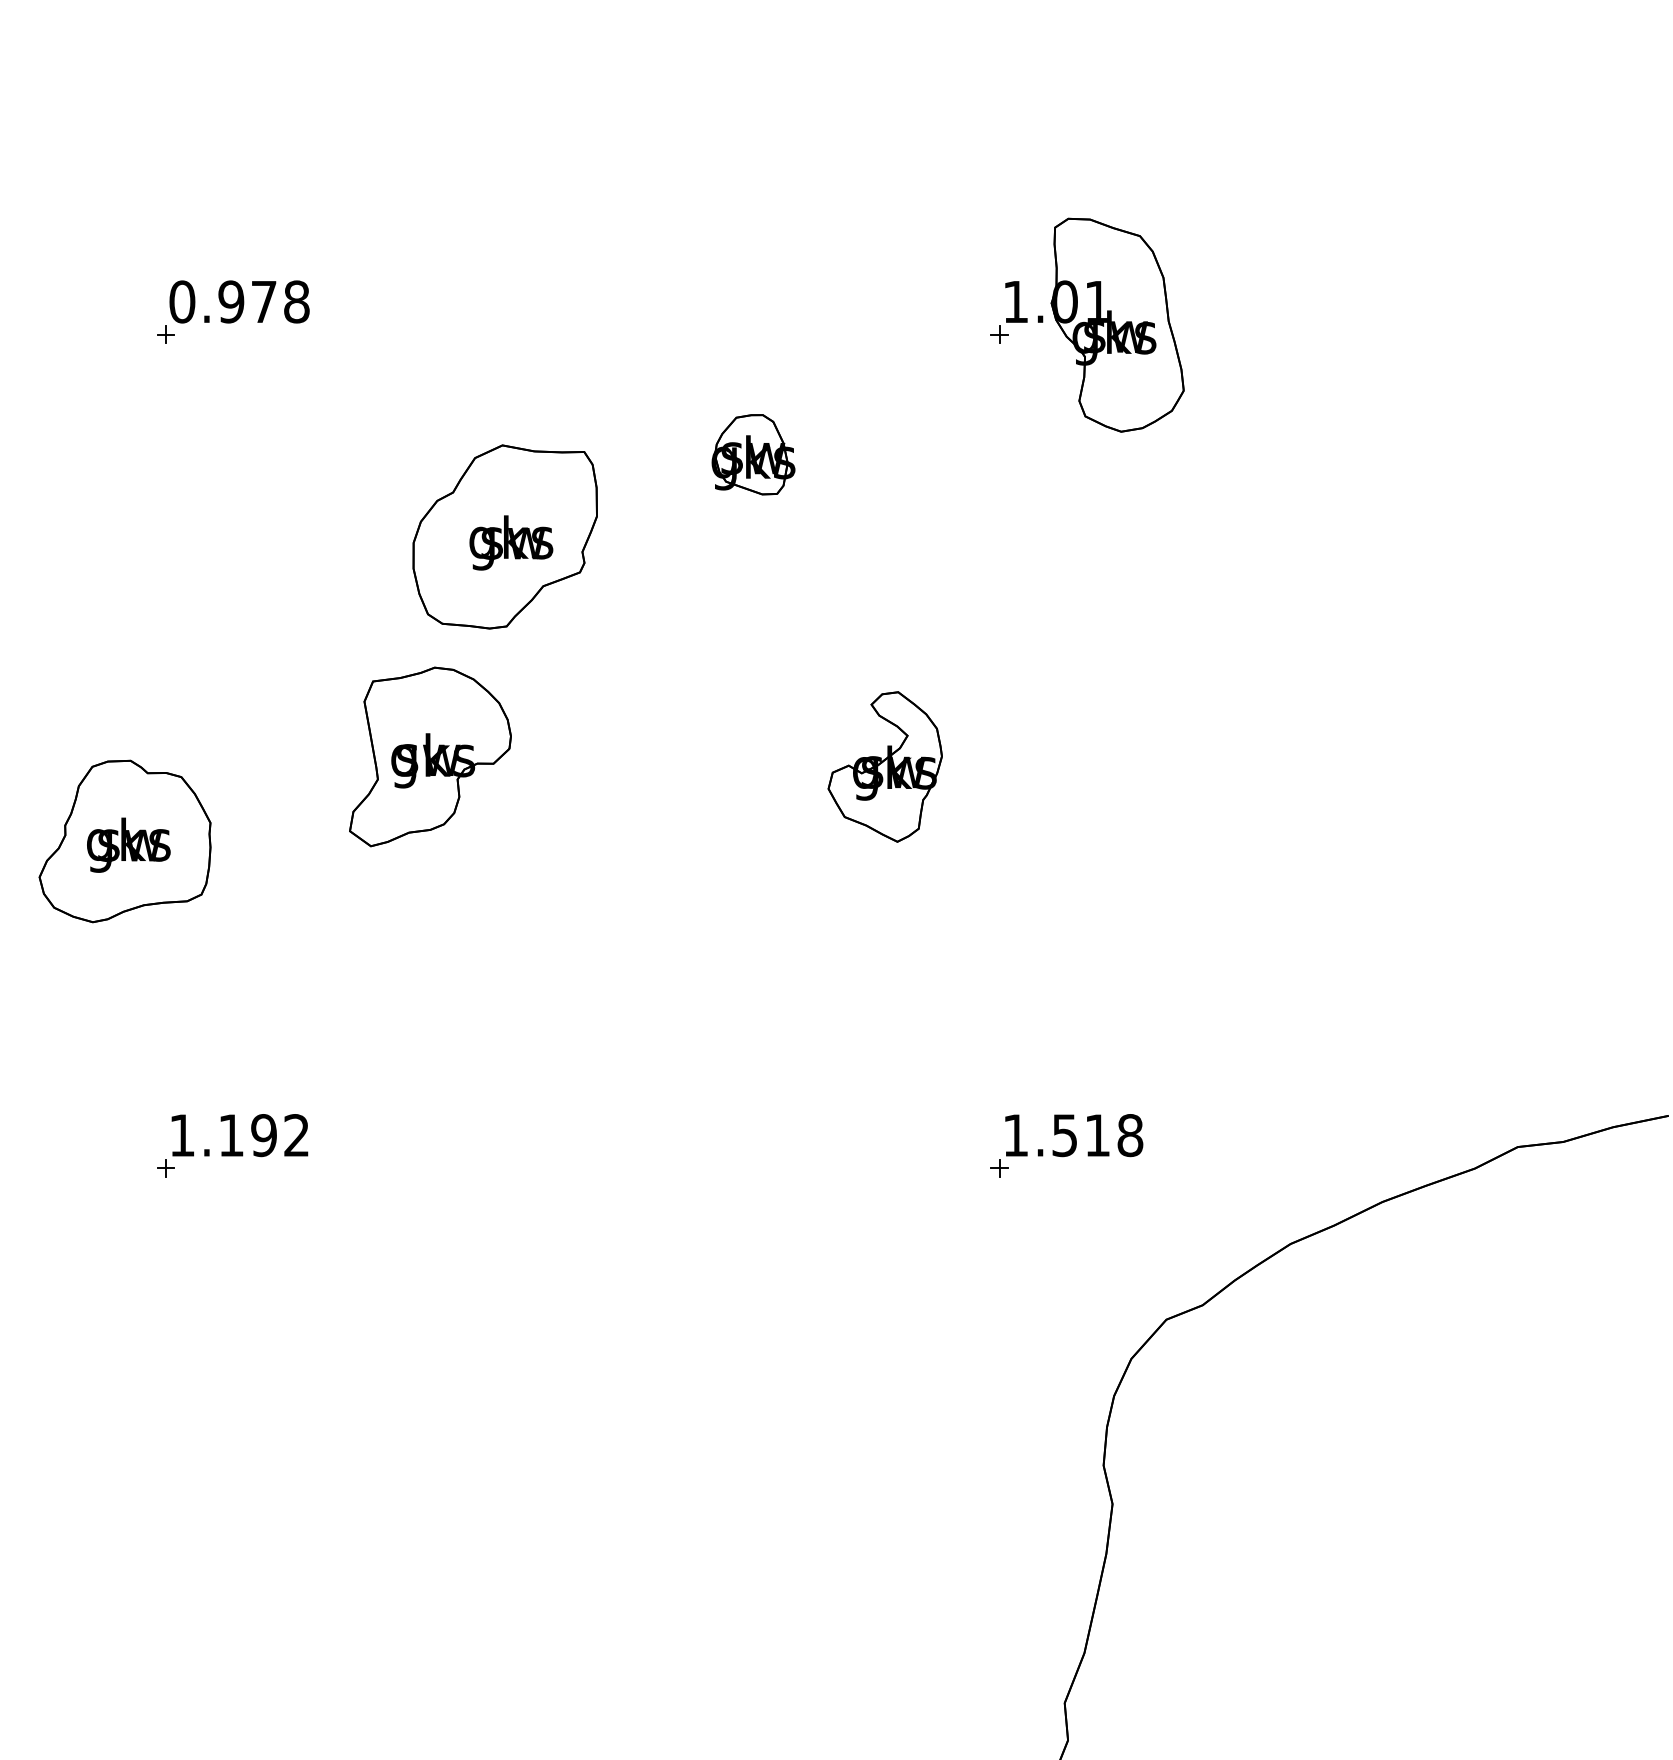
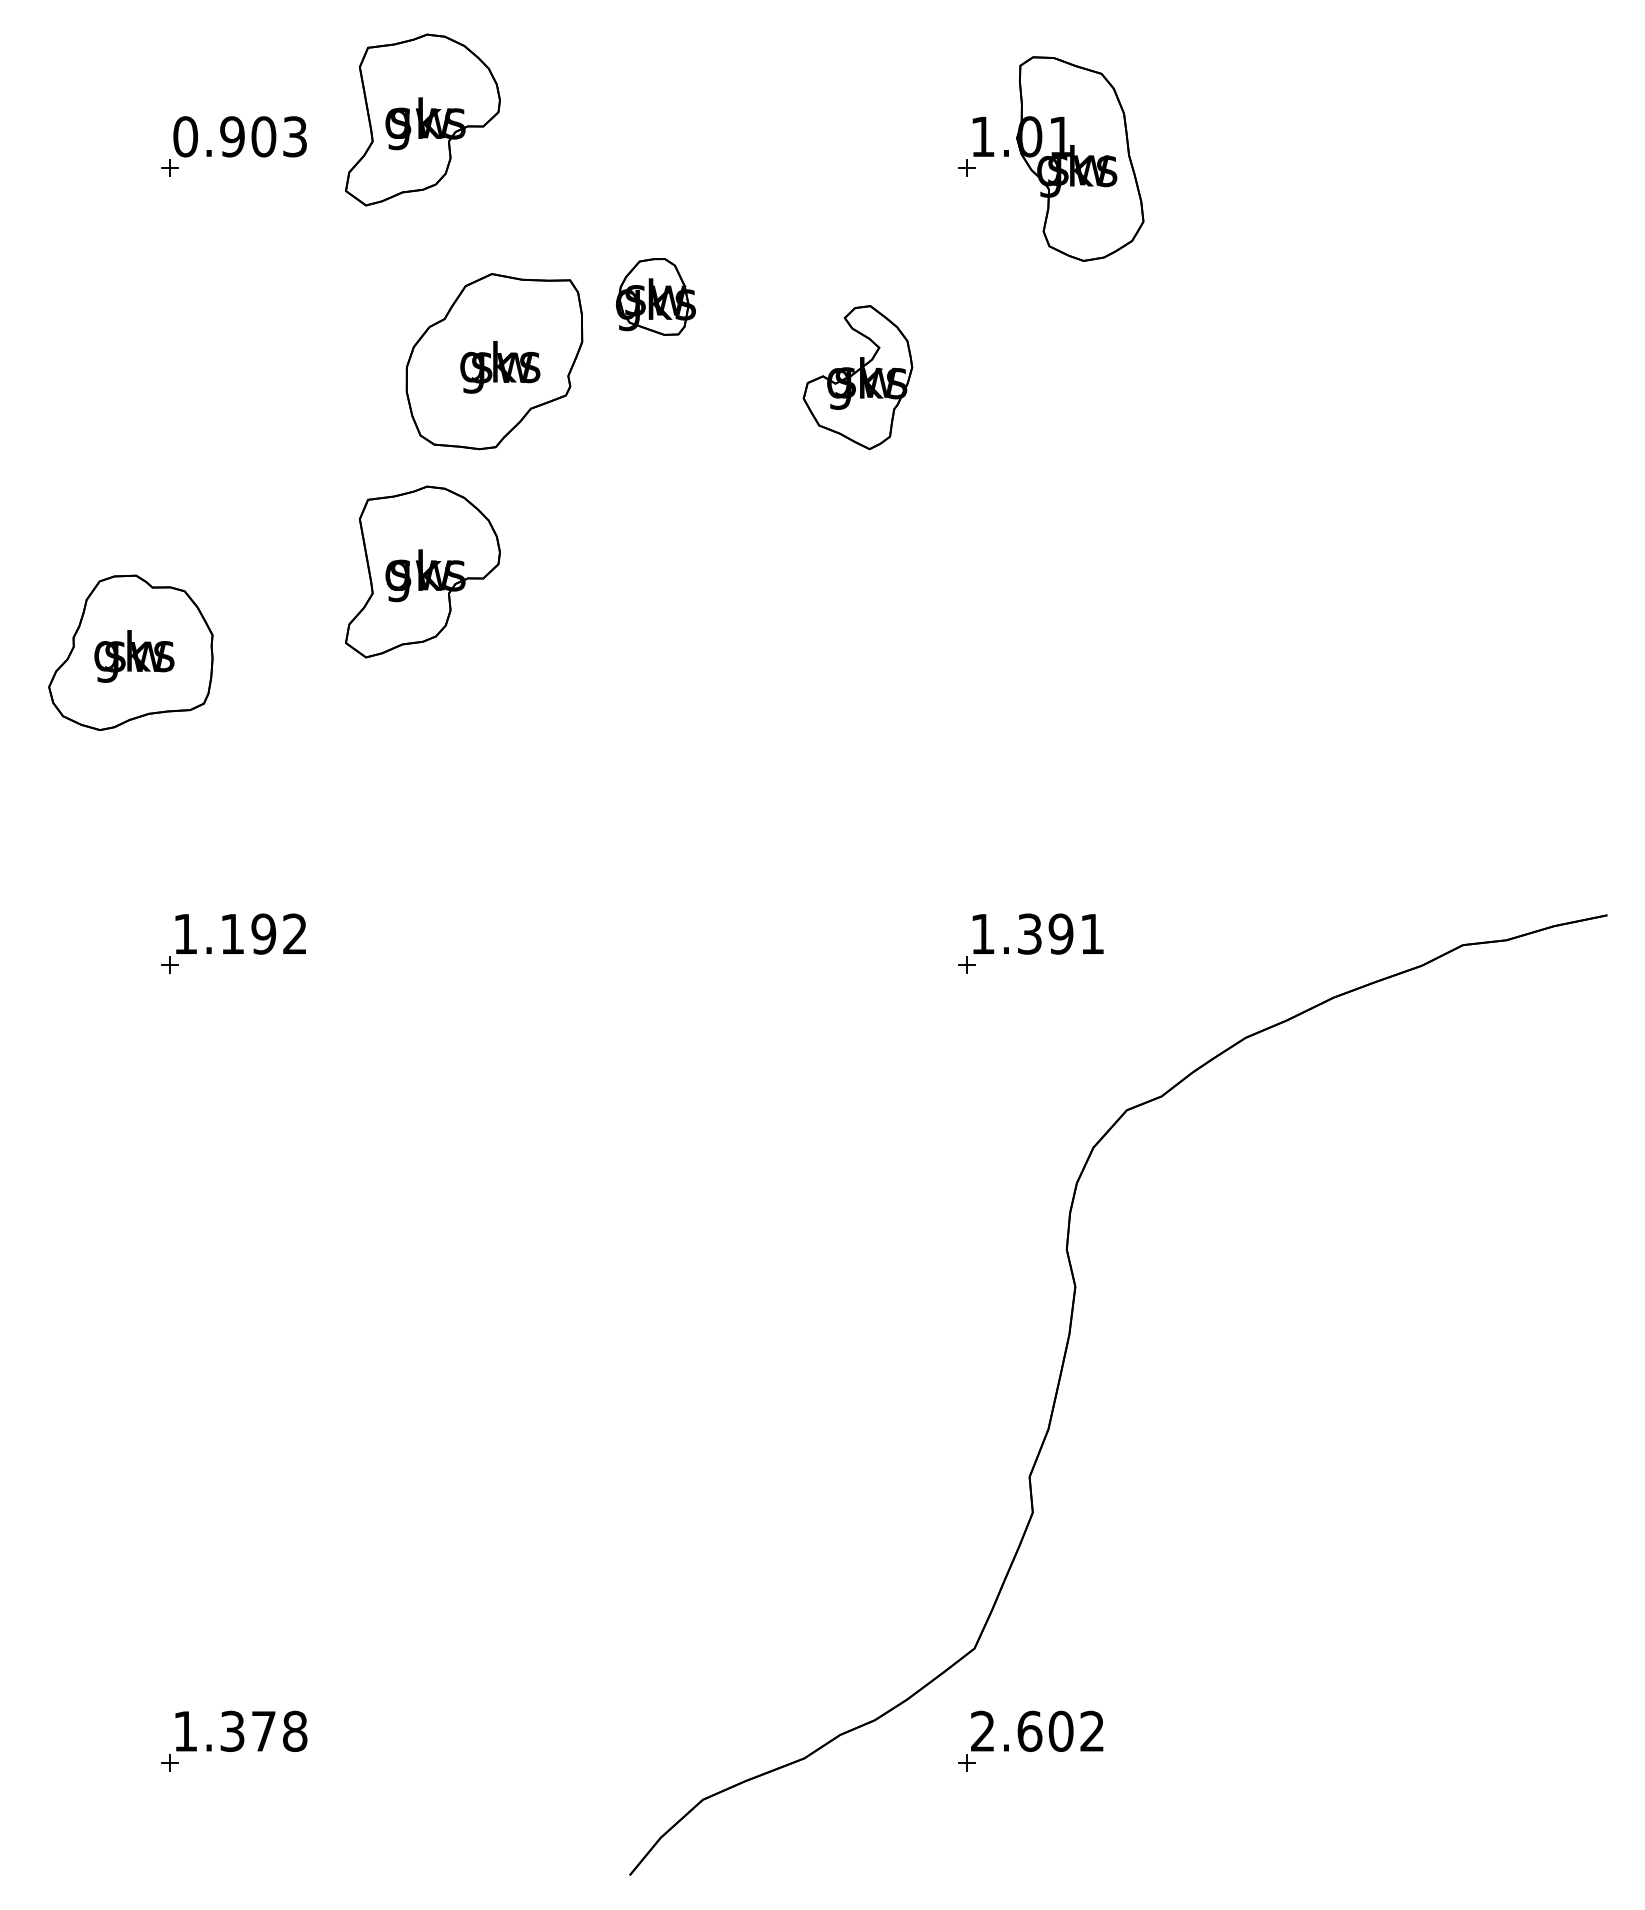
part: (429, 283) -> (422, 119), added
text: (280, 301) -> (279, 136), 0.978 -> 0.903
part: (753, 454) -> (655, 296), moved
part: (884, 766) -> (857, 377), moved
text: (1098, 1134) -> (1061, 933), 1.518 -> 1.391

